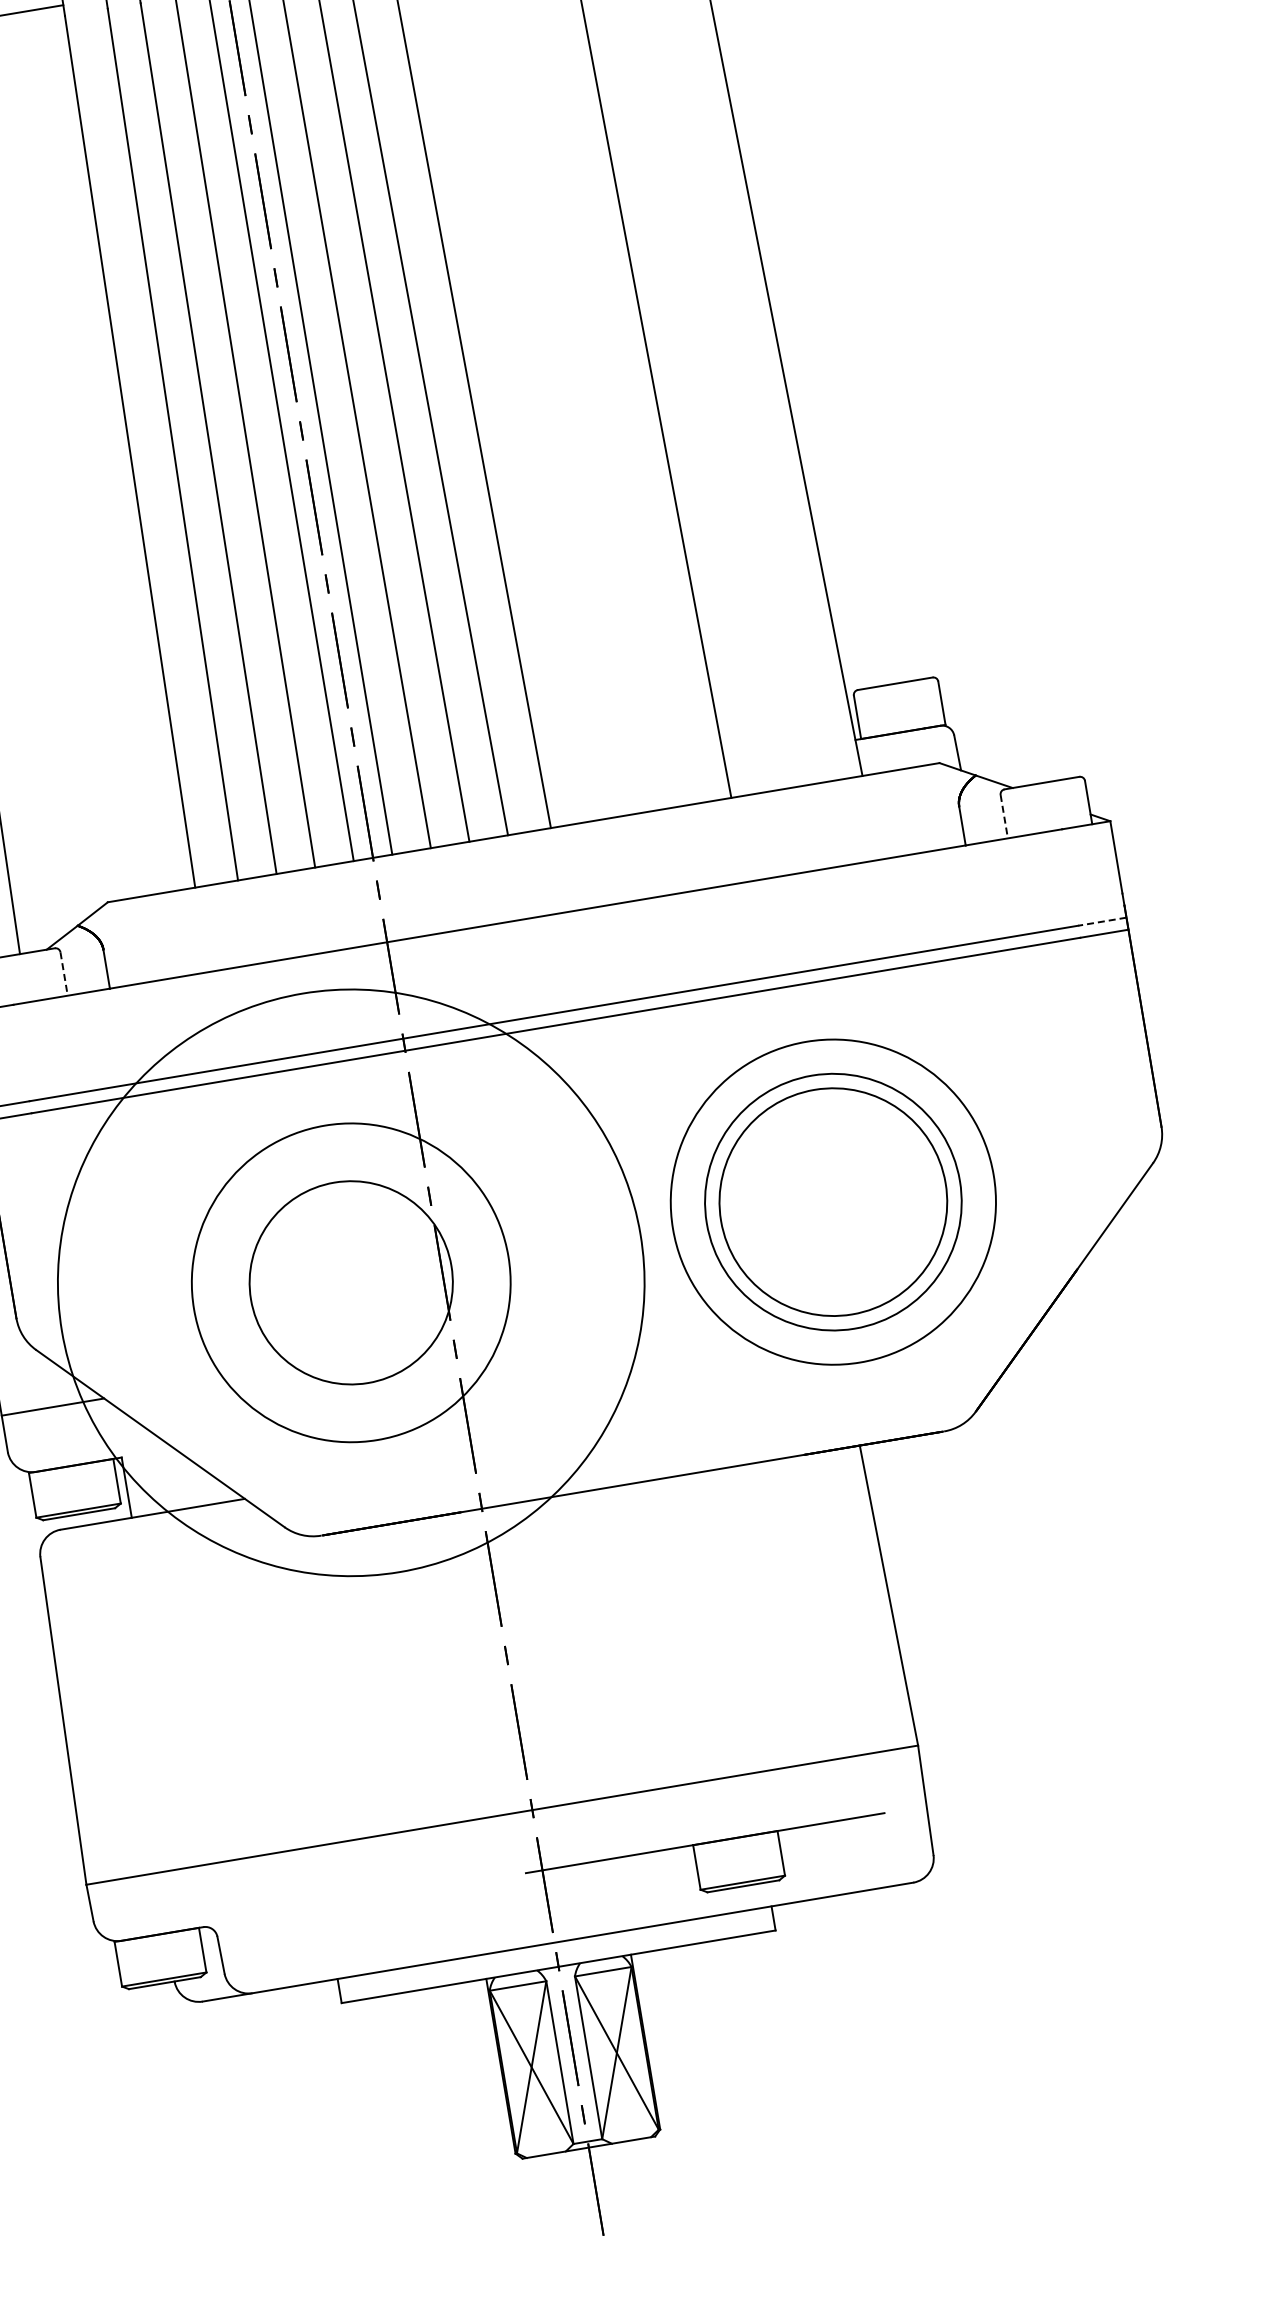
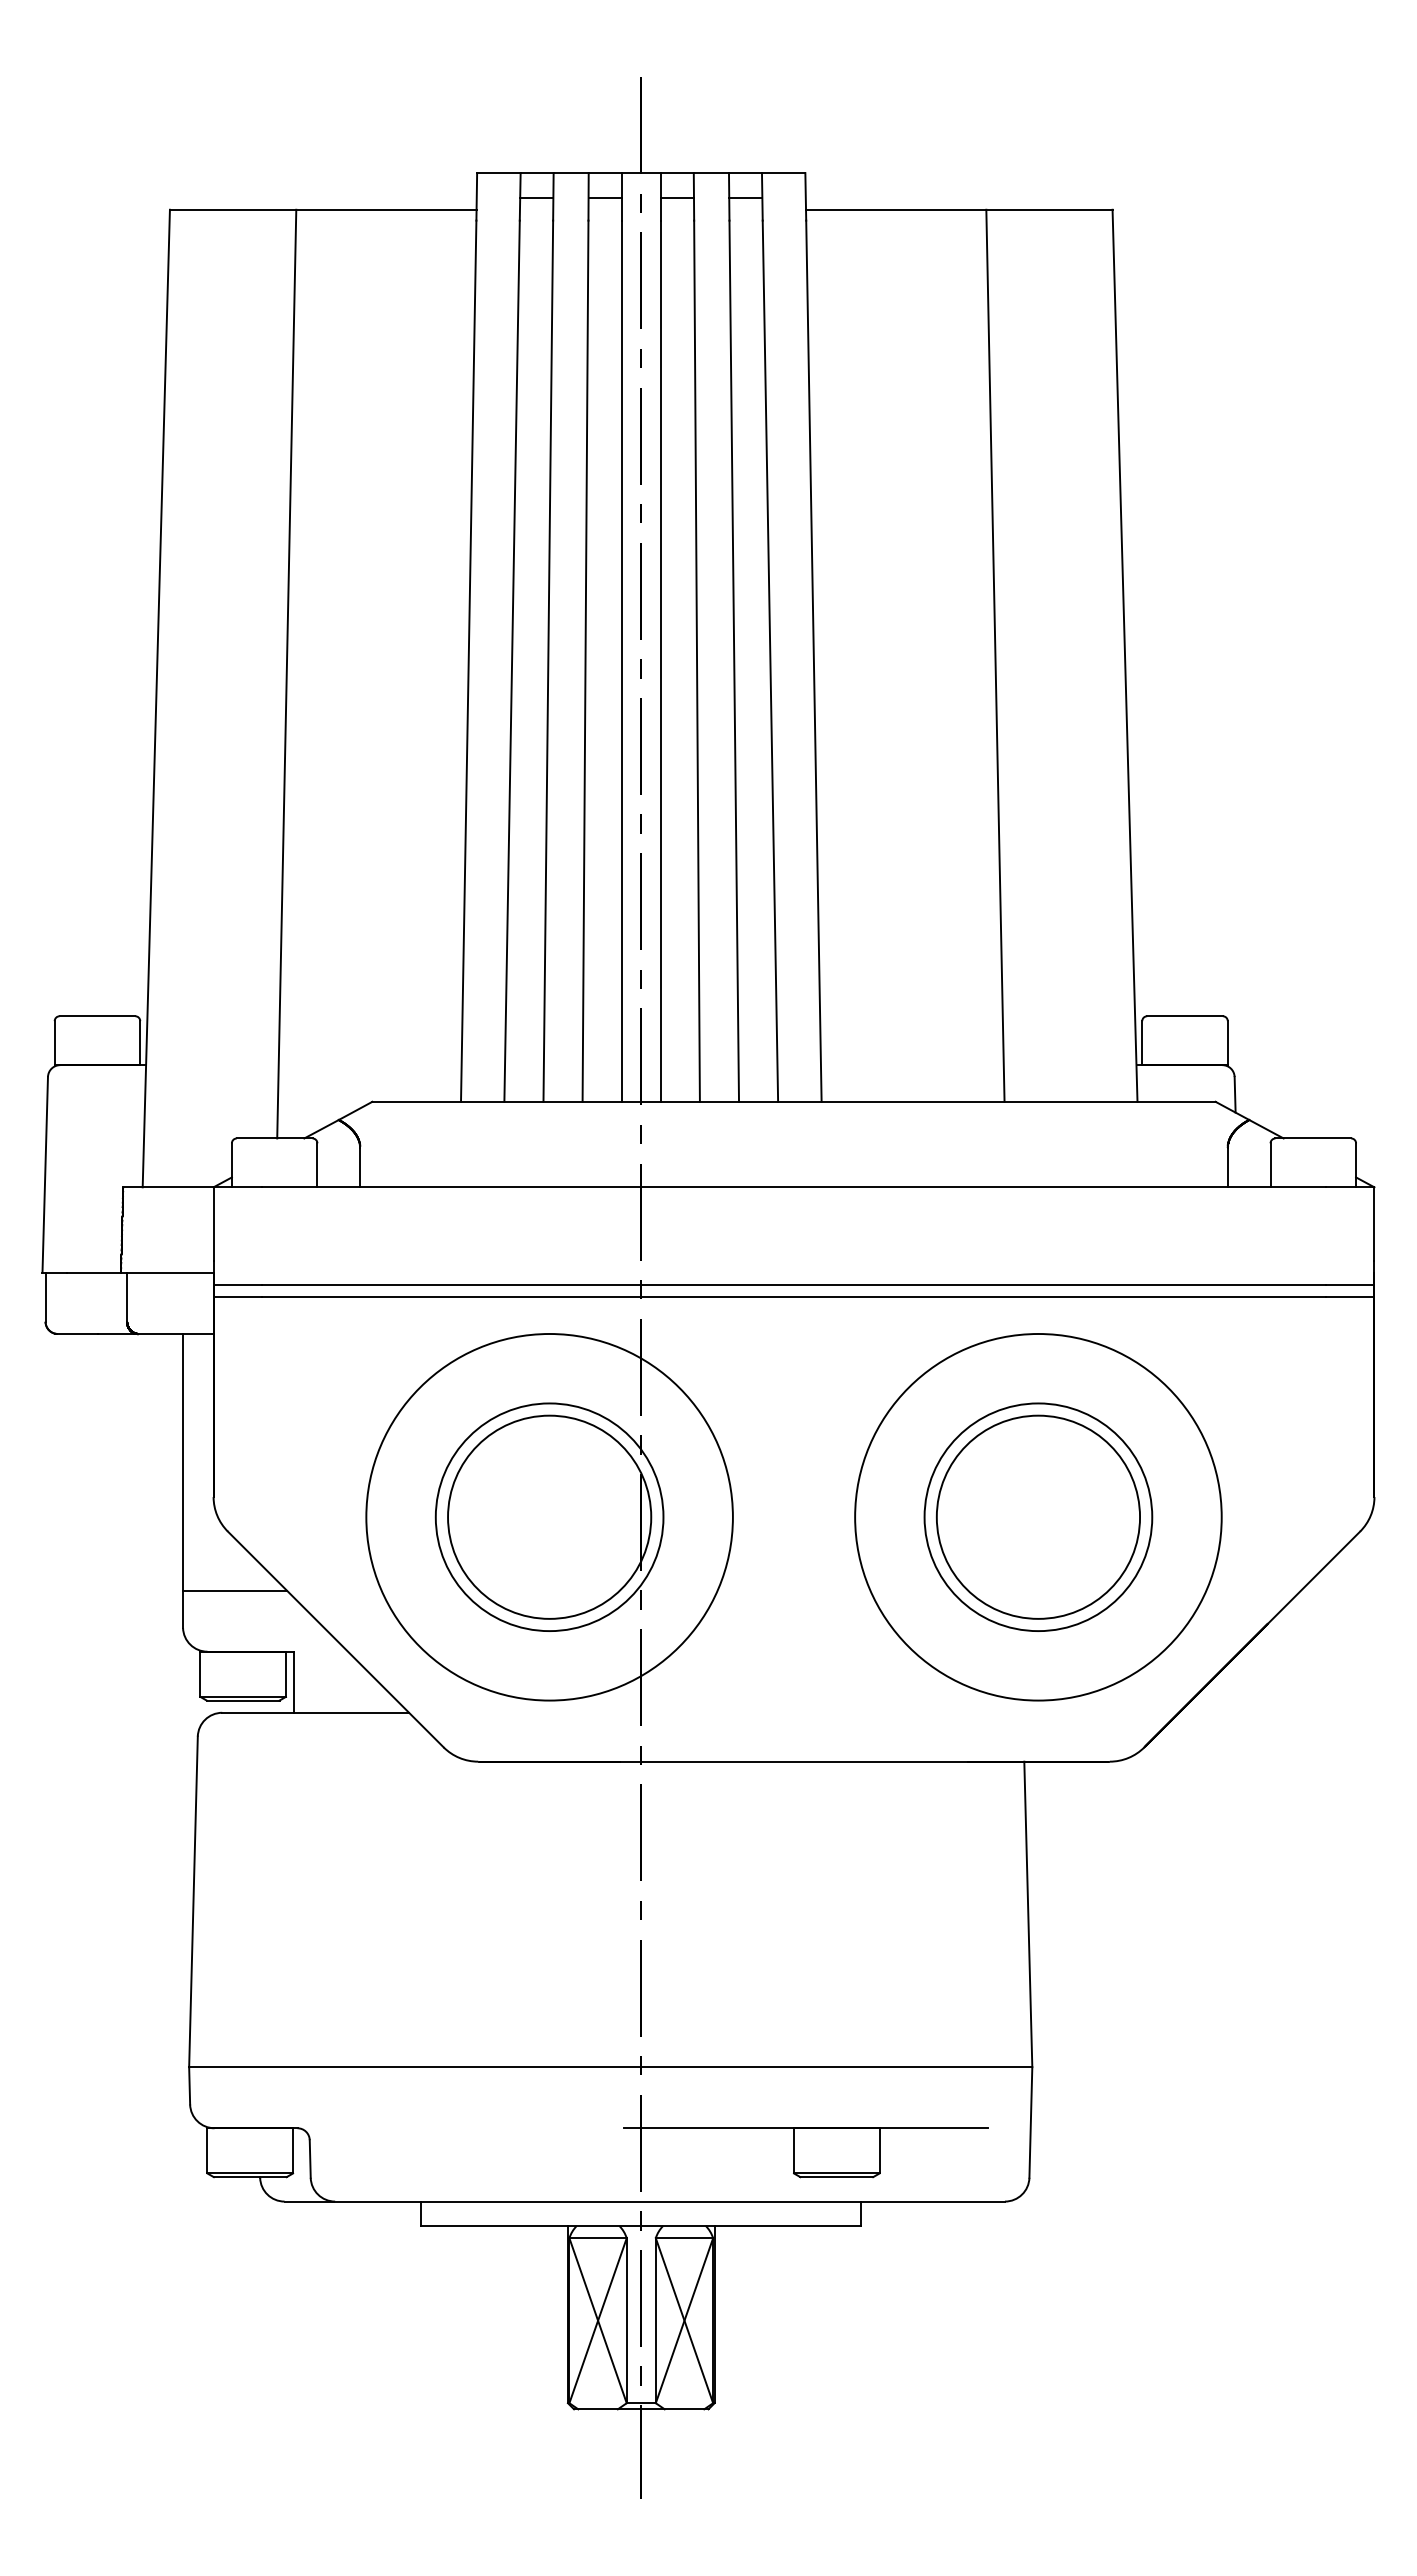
line: (1004, 816) -> (1270, 1165), dashed -> solid
line: (1101, 922) -> (1349, 1285), dashed -> solid
line: (64, 974) -> (317, 1165), dashed -> solid
circle: (833, 1201) -> (1038, 1516), size x0.62
circle: (833, 1202) -> (1038, 1517), size x1.43
circle: (351, 1283) -> (549, 1517), size x0.62
circle: (351, 1283) -> (549, 1517), size x0.71

